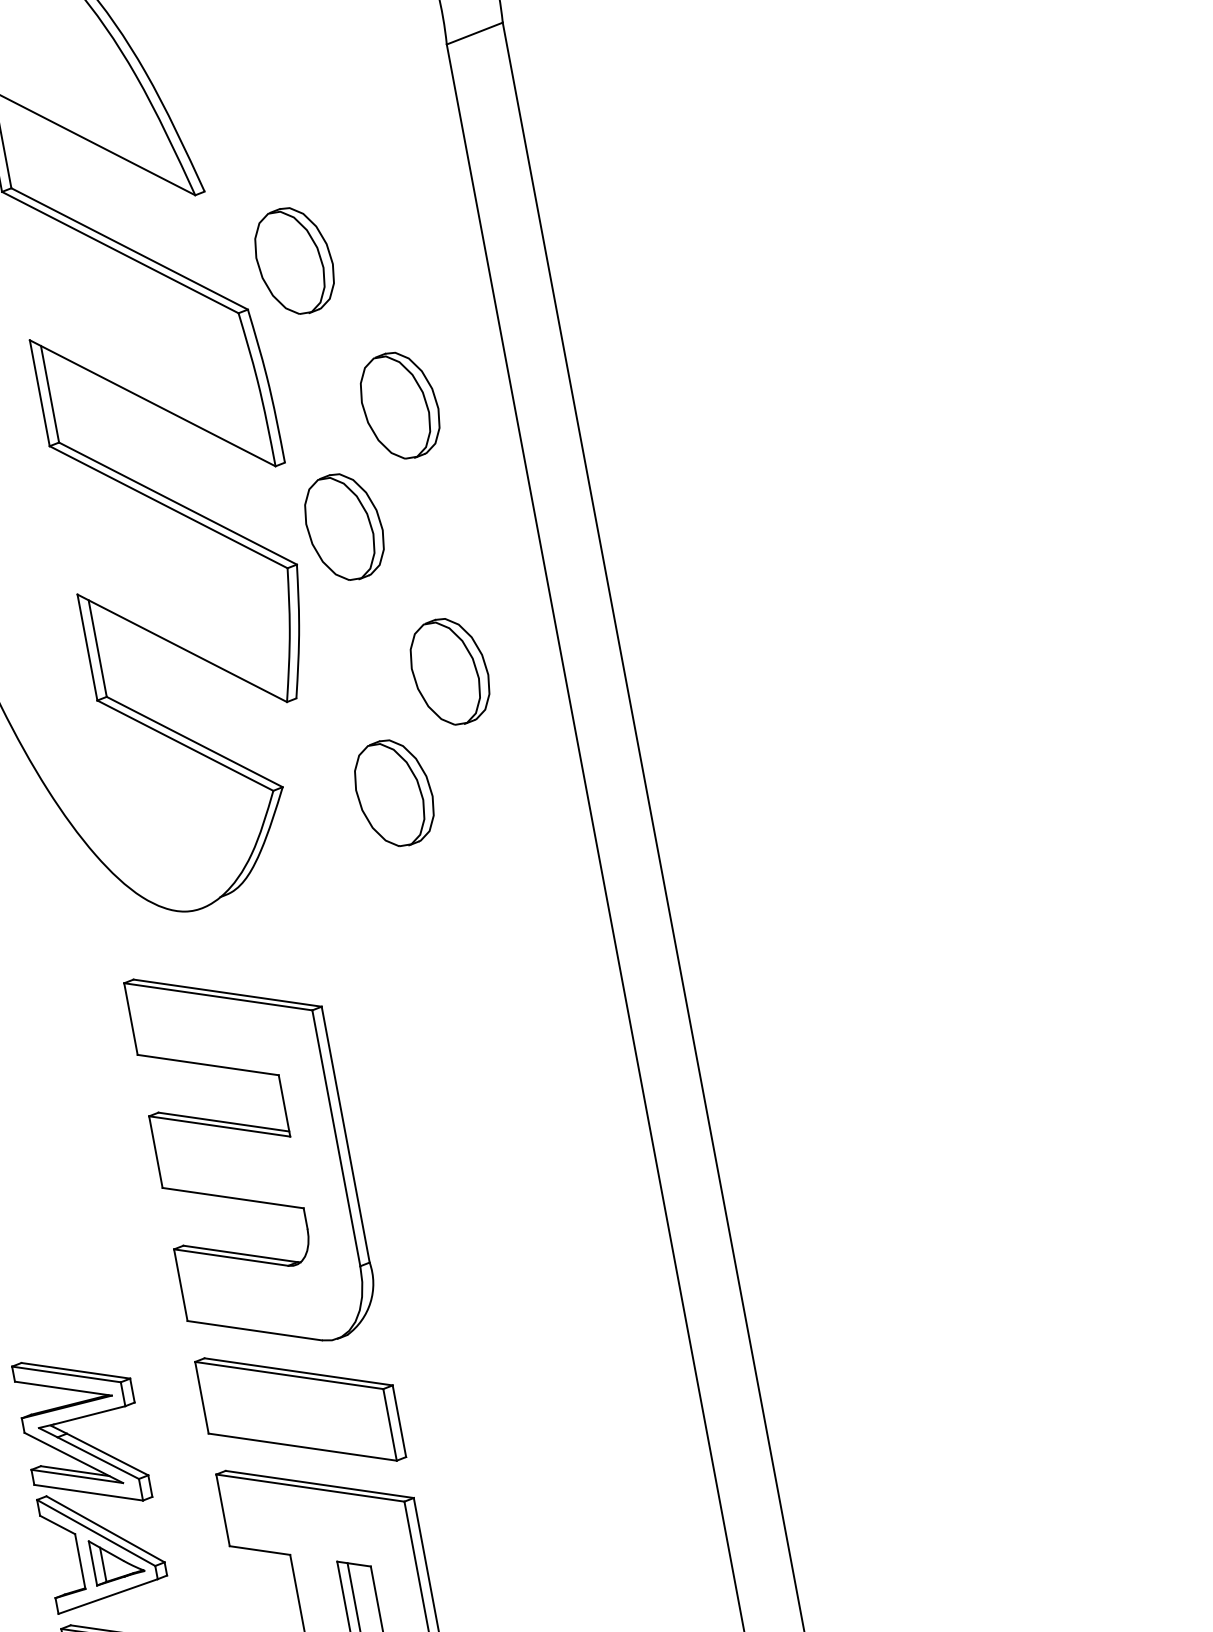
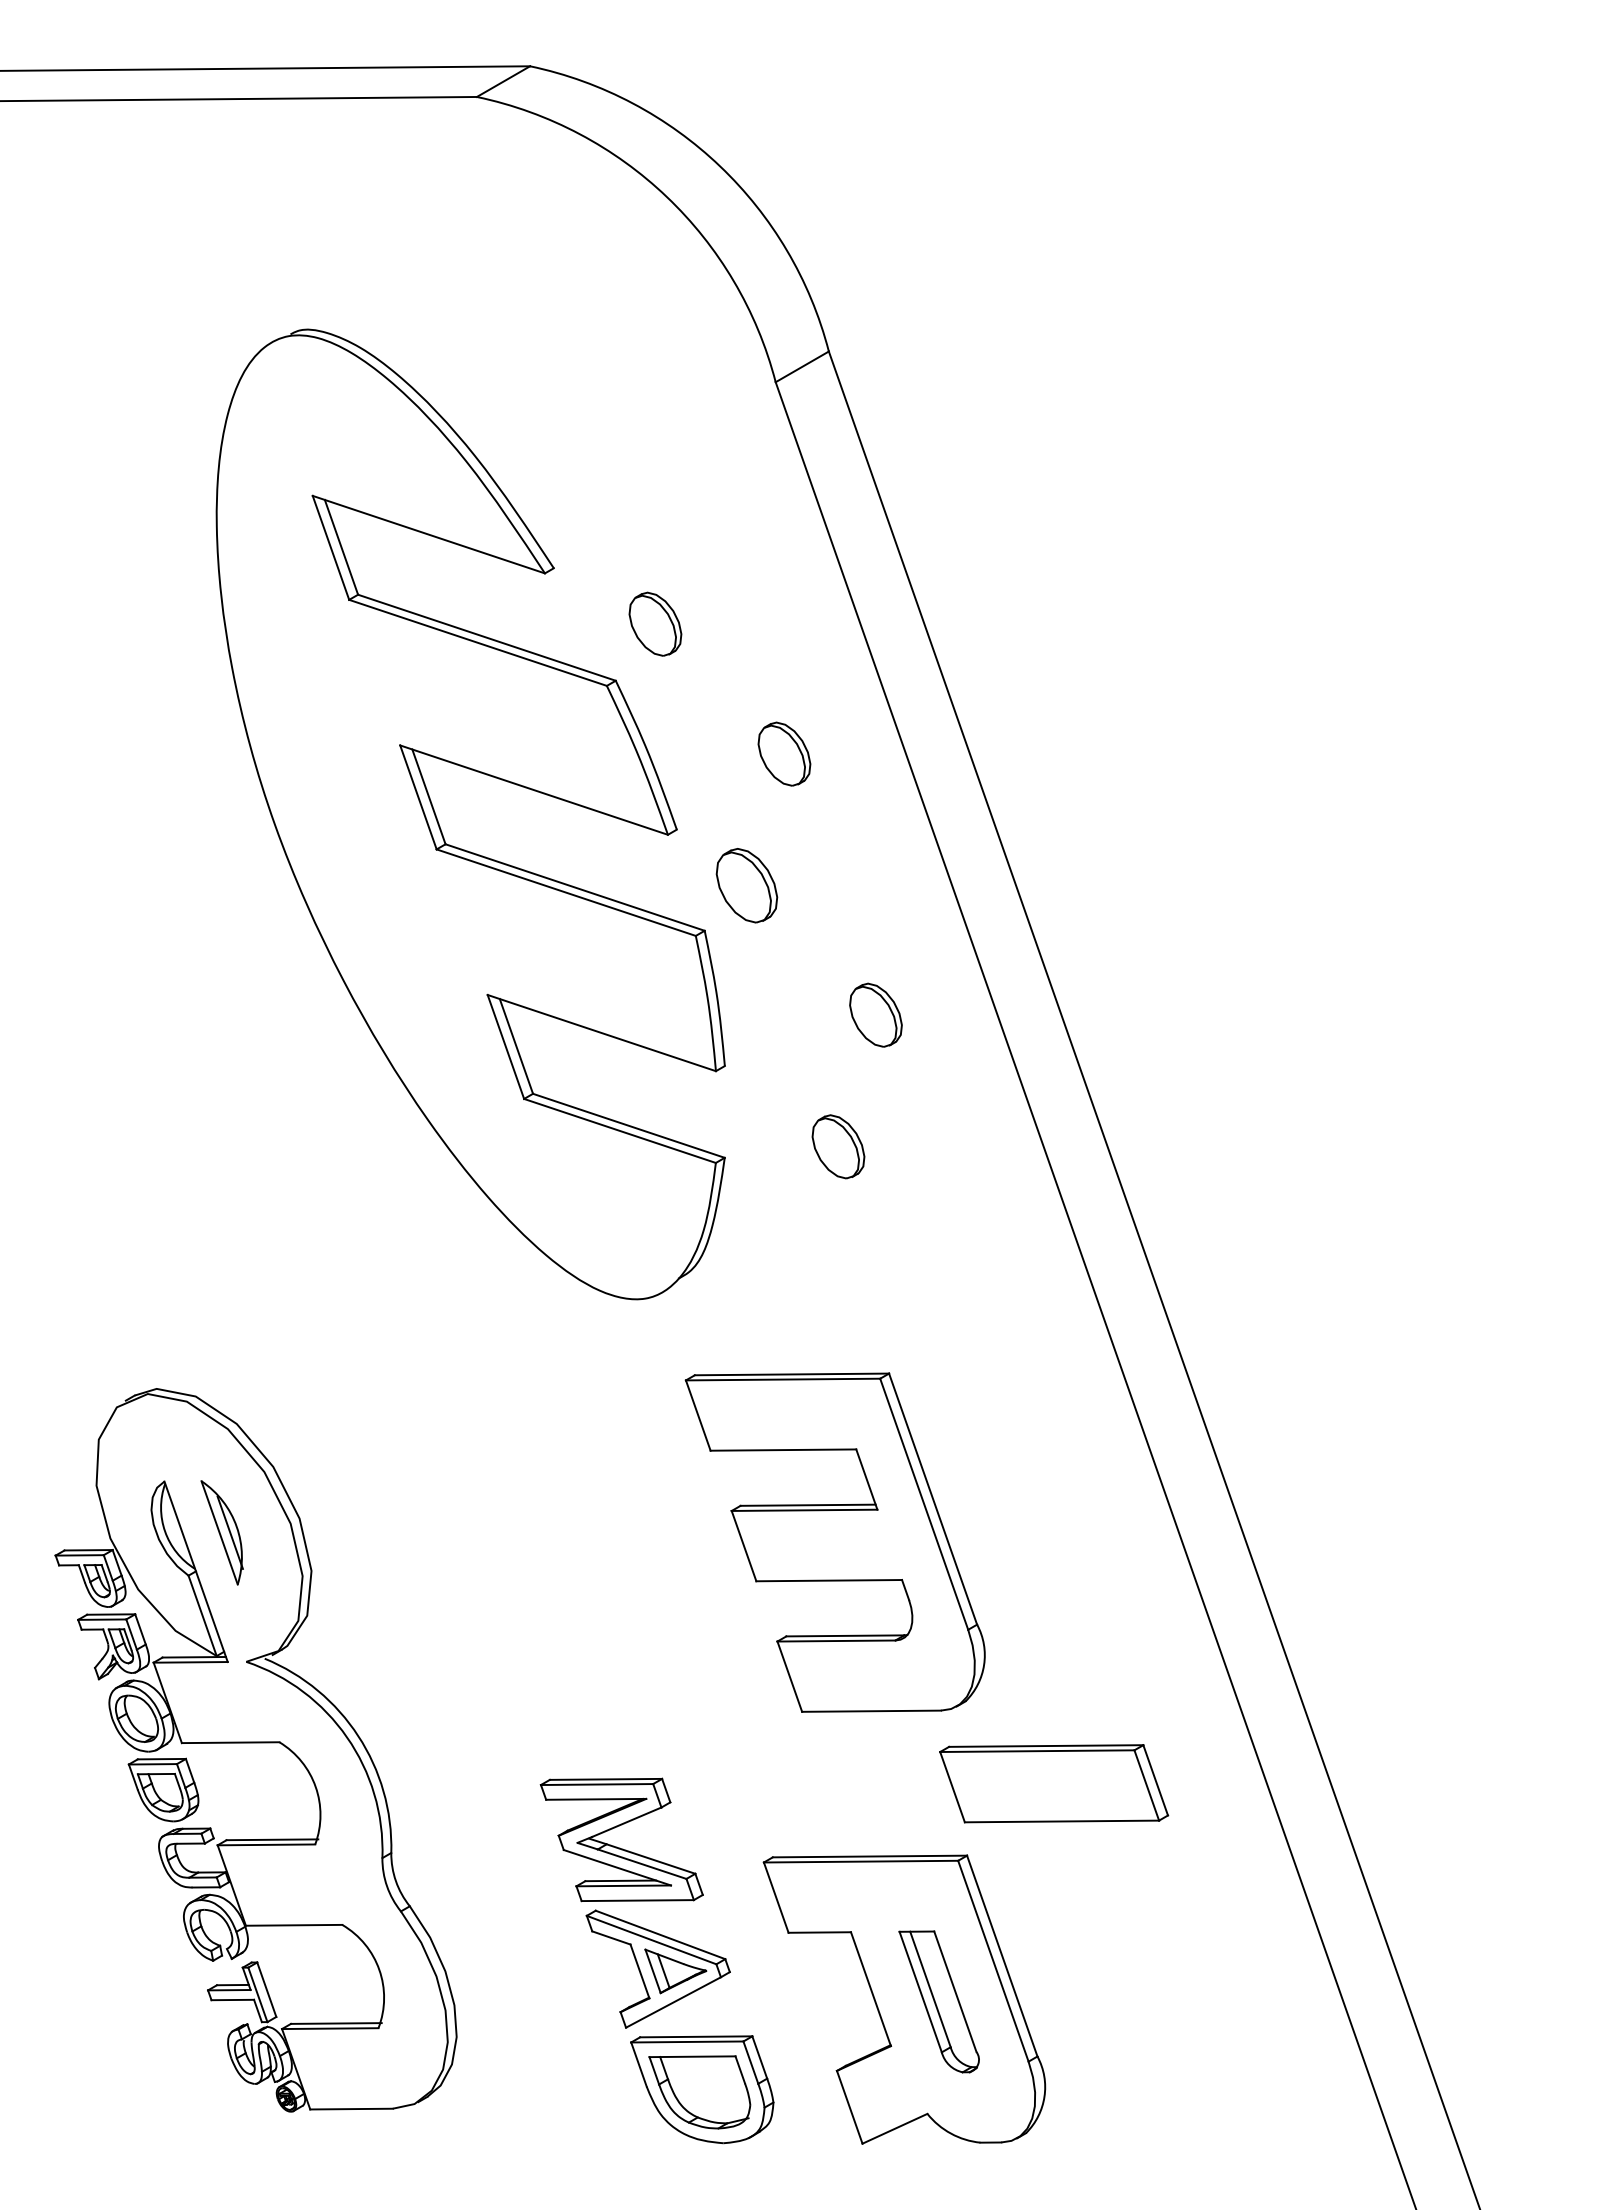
part: (294, 260) -> (655, 623), size x0.6
part: (400, 404) -> (784, 753), size x0.6
part: (344, 526) -> (746, 885), size x0.7
part: (449, 670) -> (875, 1014), size x0.6
part: (394, 793) -> (838, 1146), size x0.6
part: (243, 1162) -> (834, 1542), moved
part: (301, 1409) -> (1054, 1783), moved

